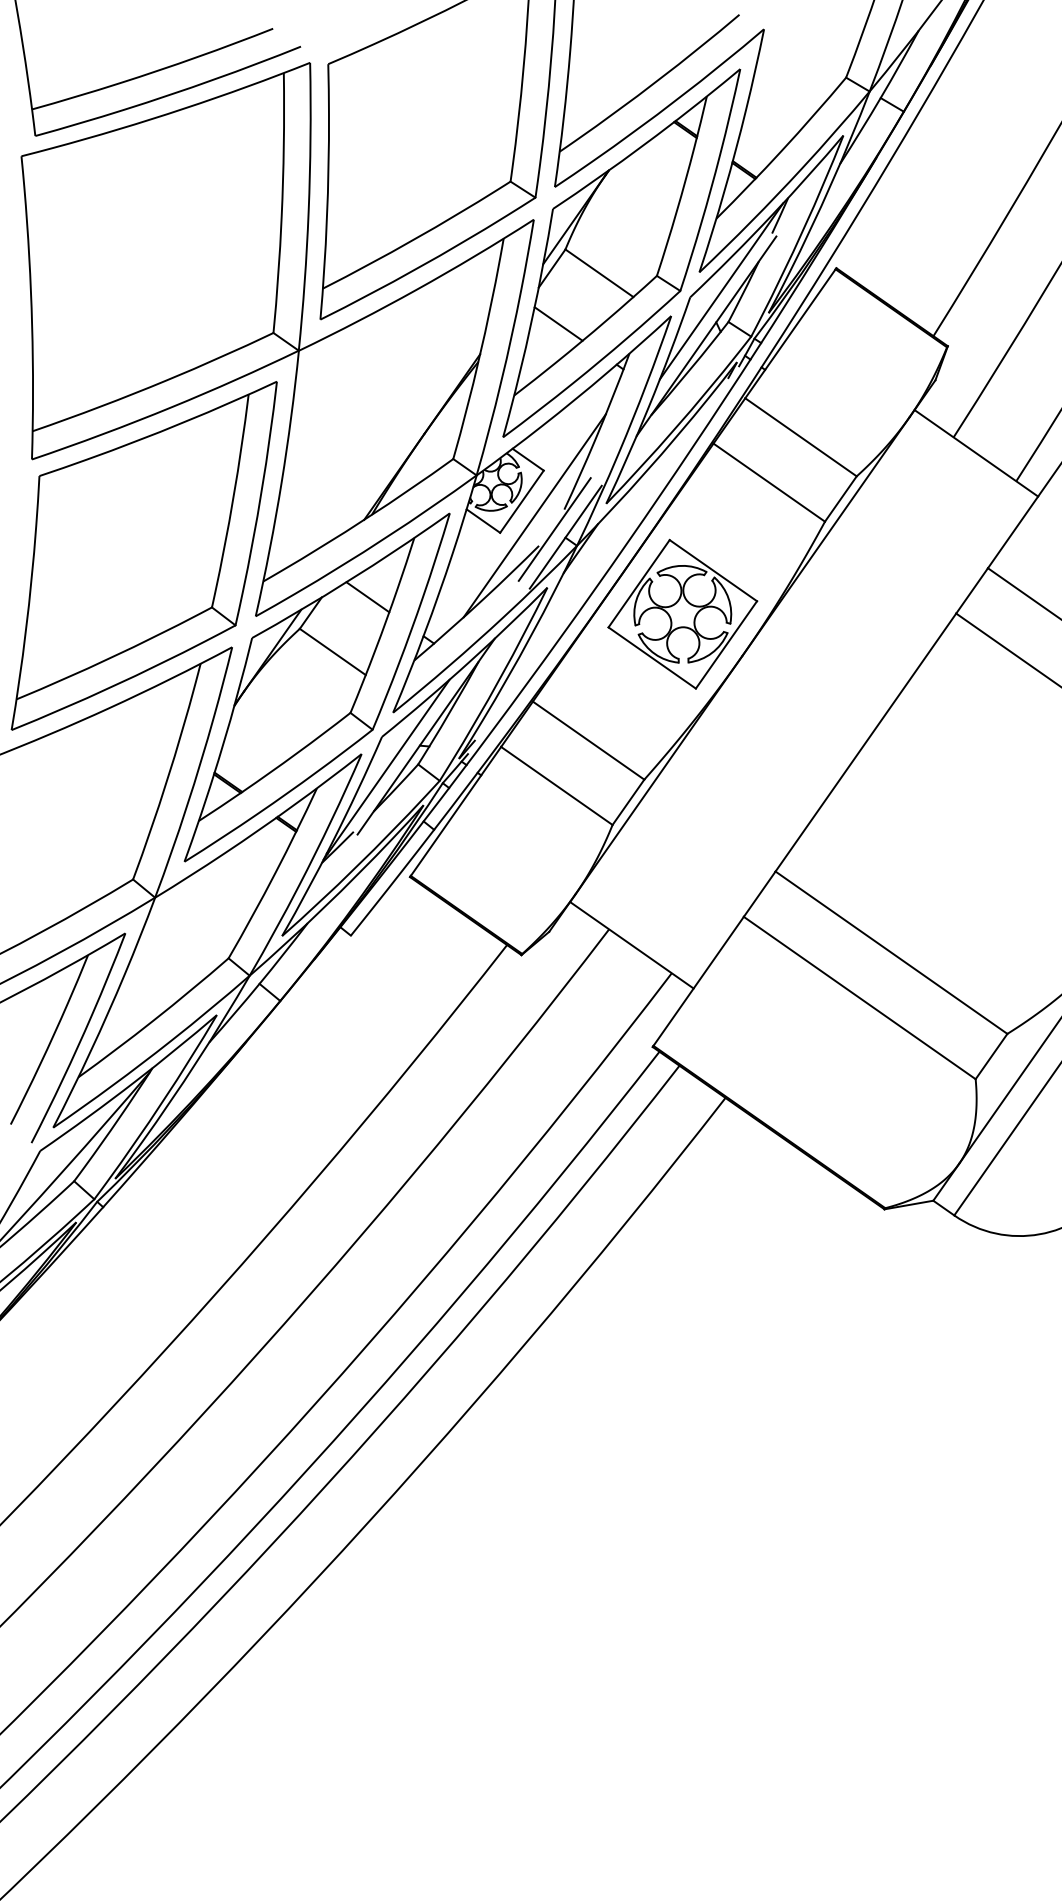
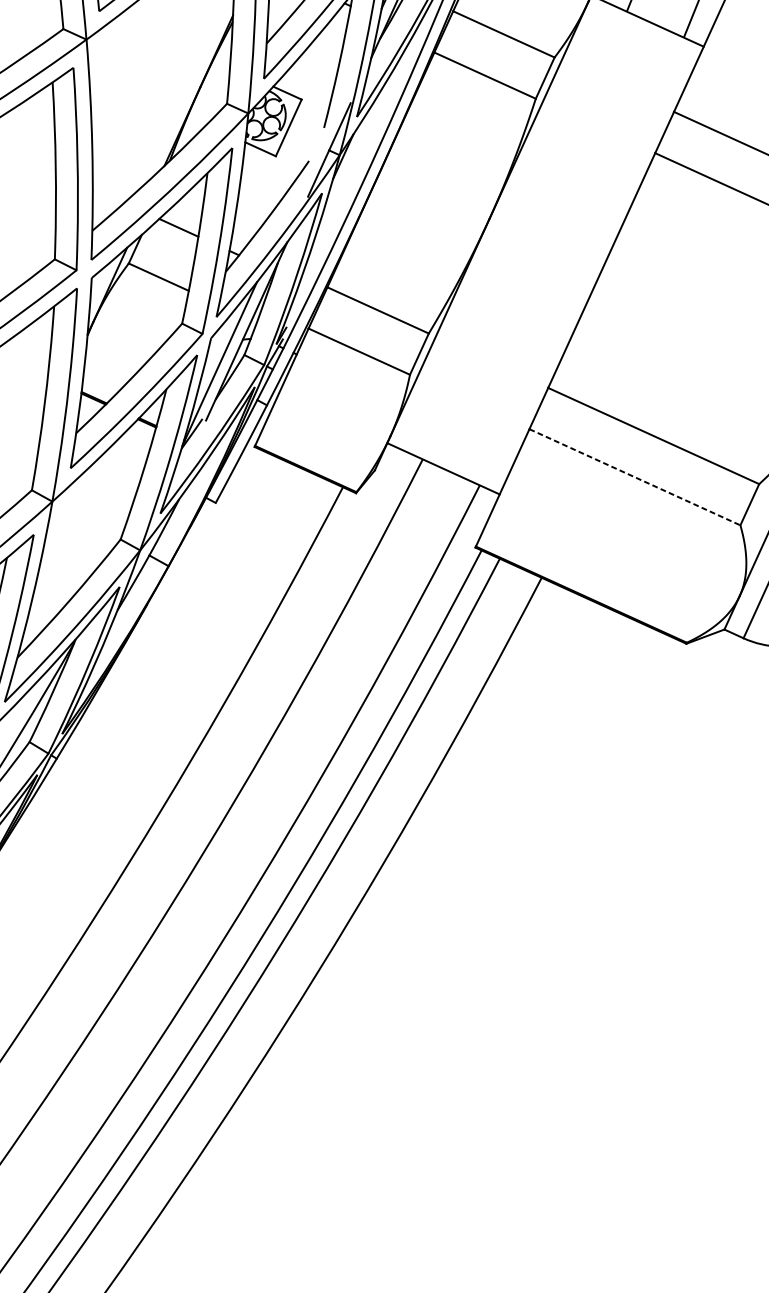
line: (534, 515) -> (300, 137), removed
line: (554, 529) -> (319, 145), removed
part: (682, 613) -> (434, 193), removed
line: (859, 998) -> (634, 477), solid -> dashed

